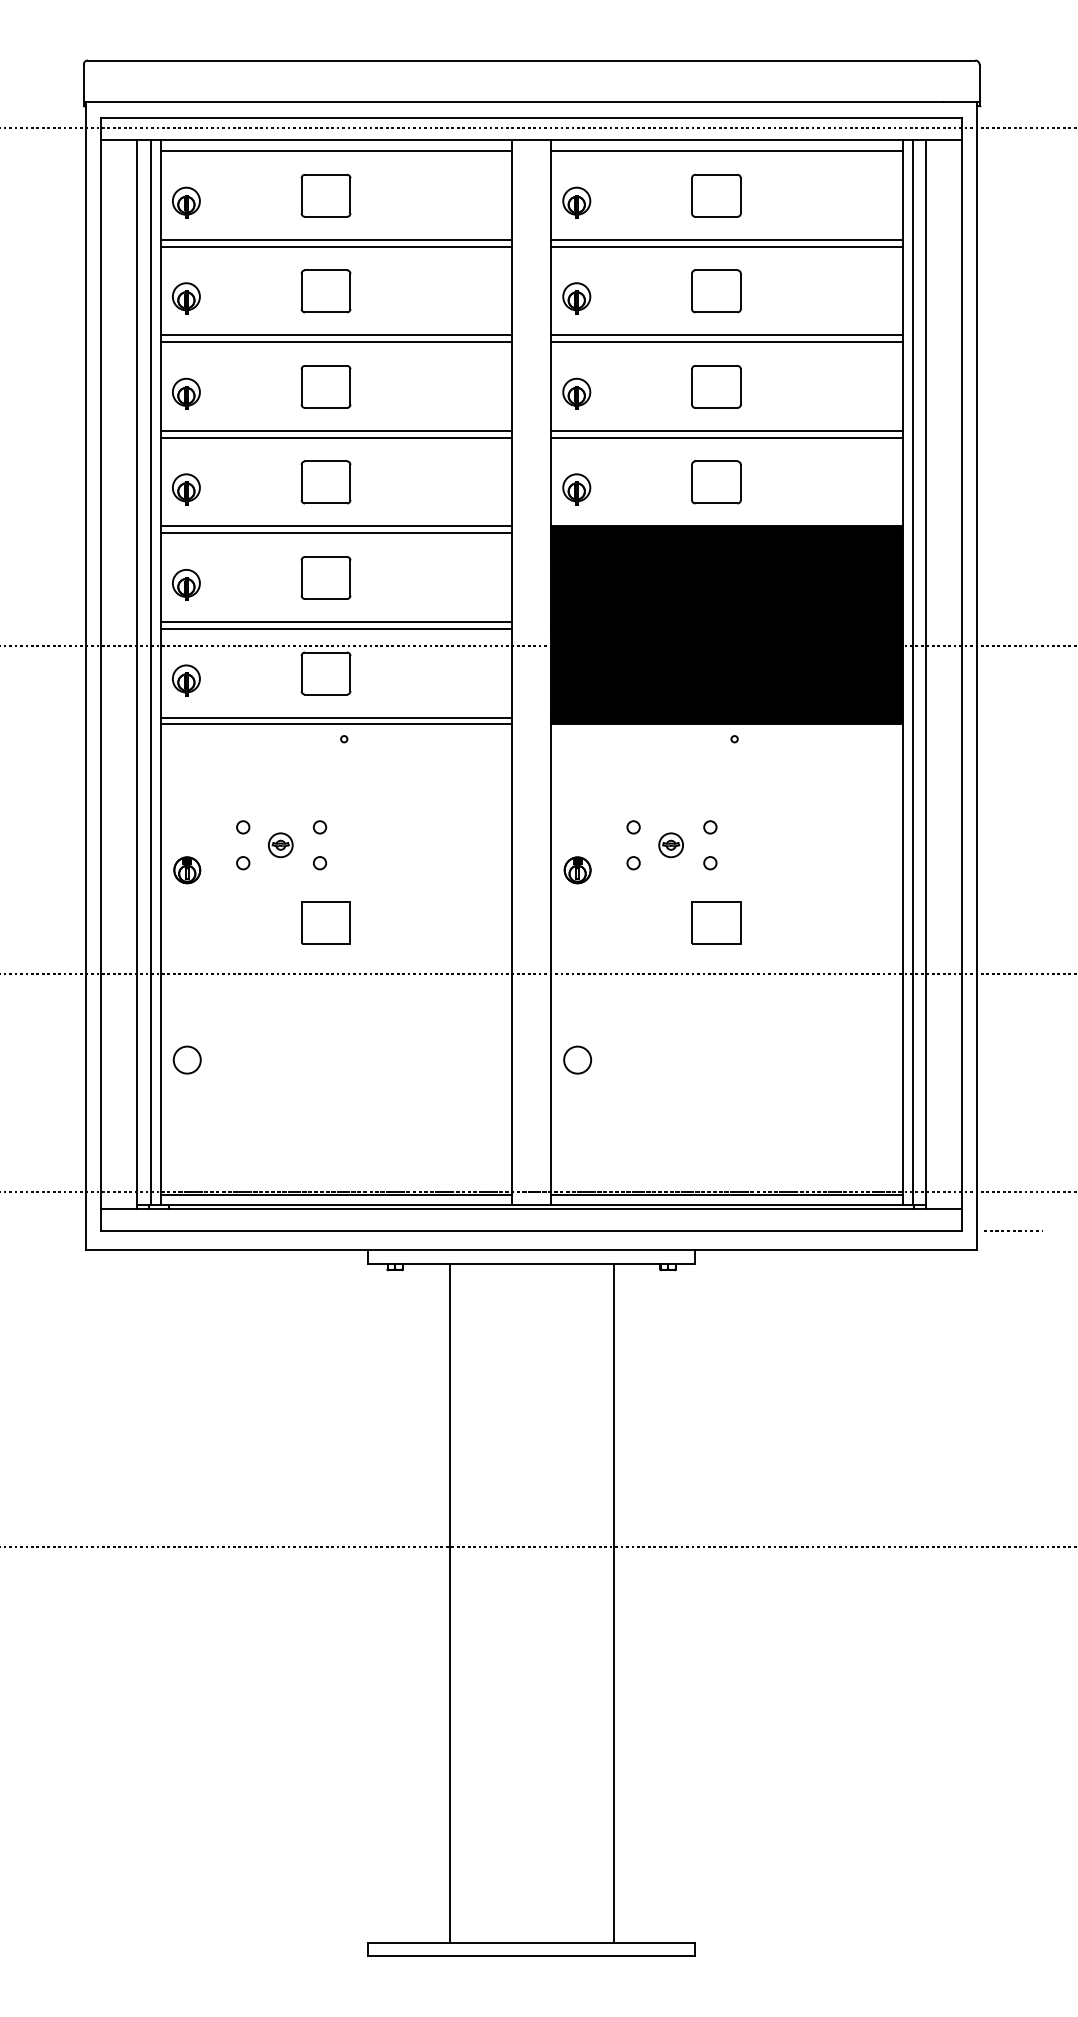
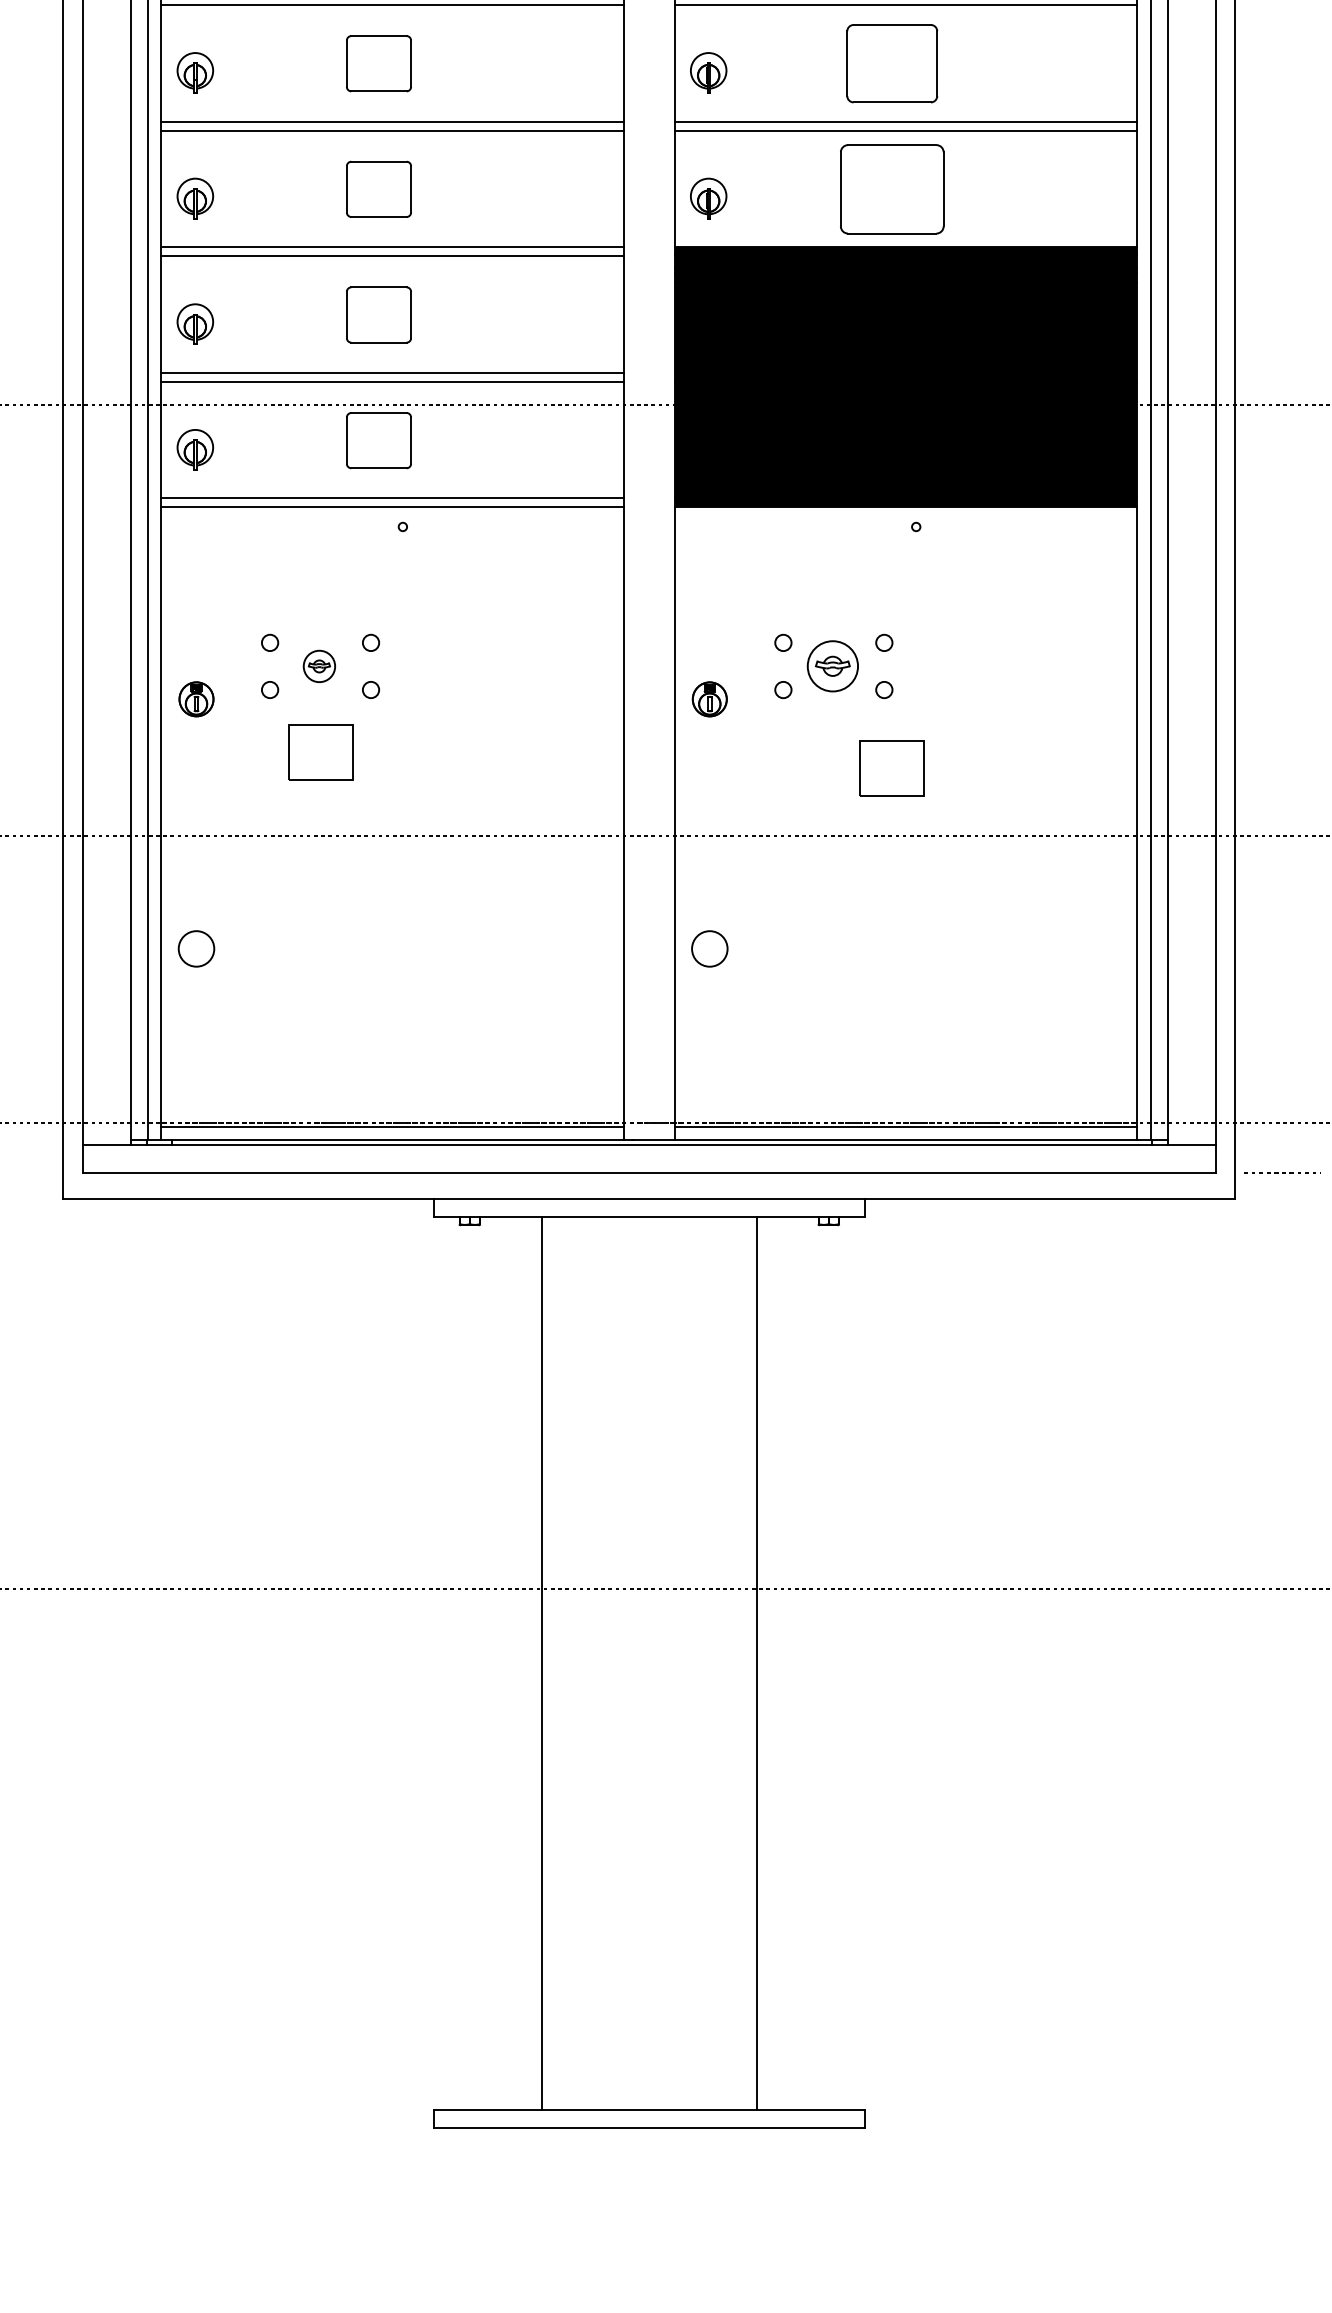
part: (716, 386) -> (892, 63), size x1.4
part: (716, 482) -> (892, 189), size x1.6
part: (670, 845) -> (831, 666), size x1.6
part: (325, 922) -> (320, 752), moved

